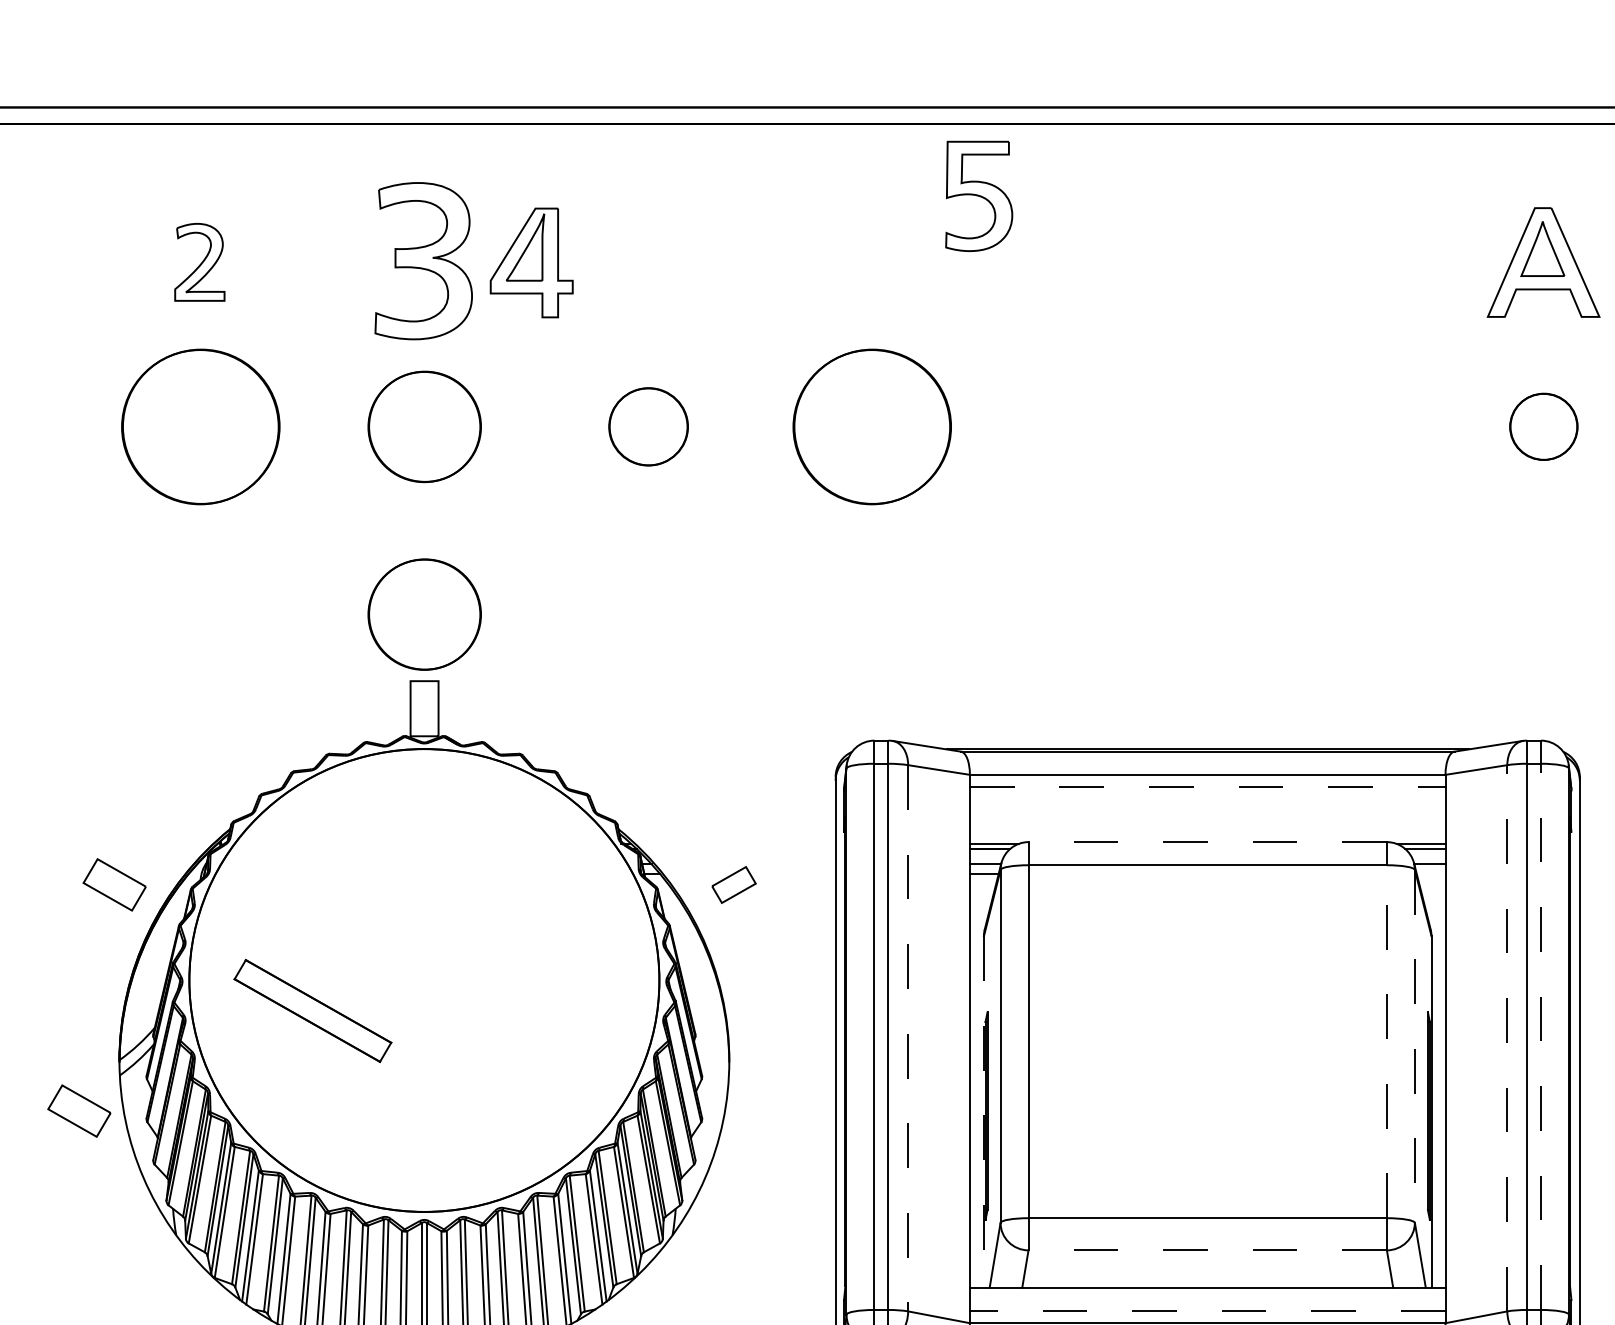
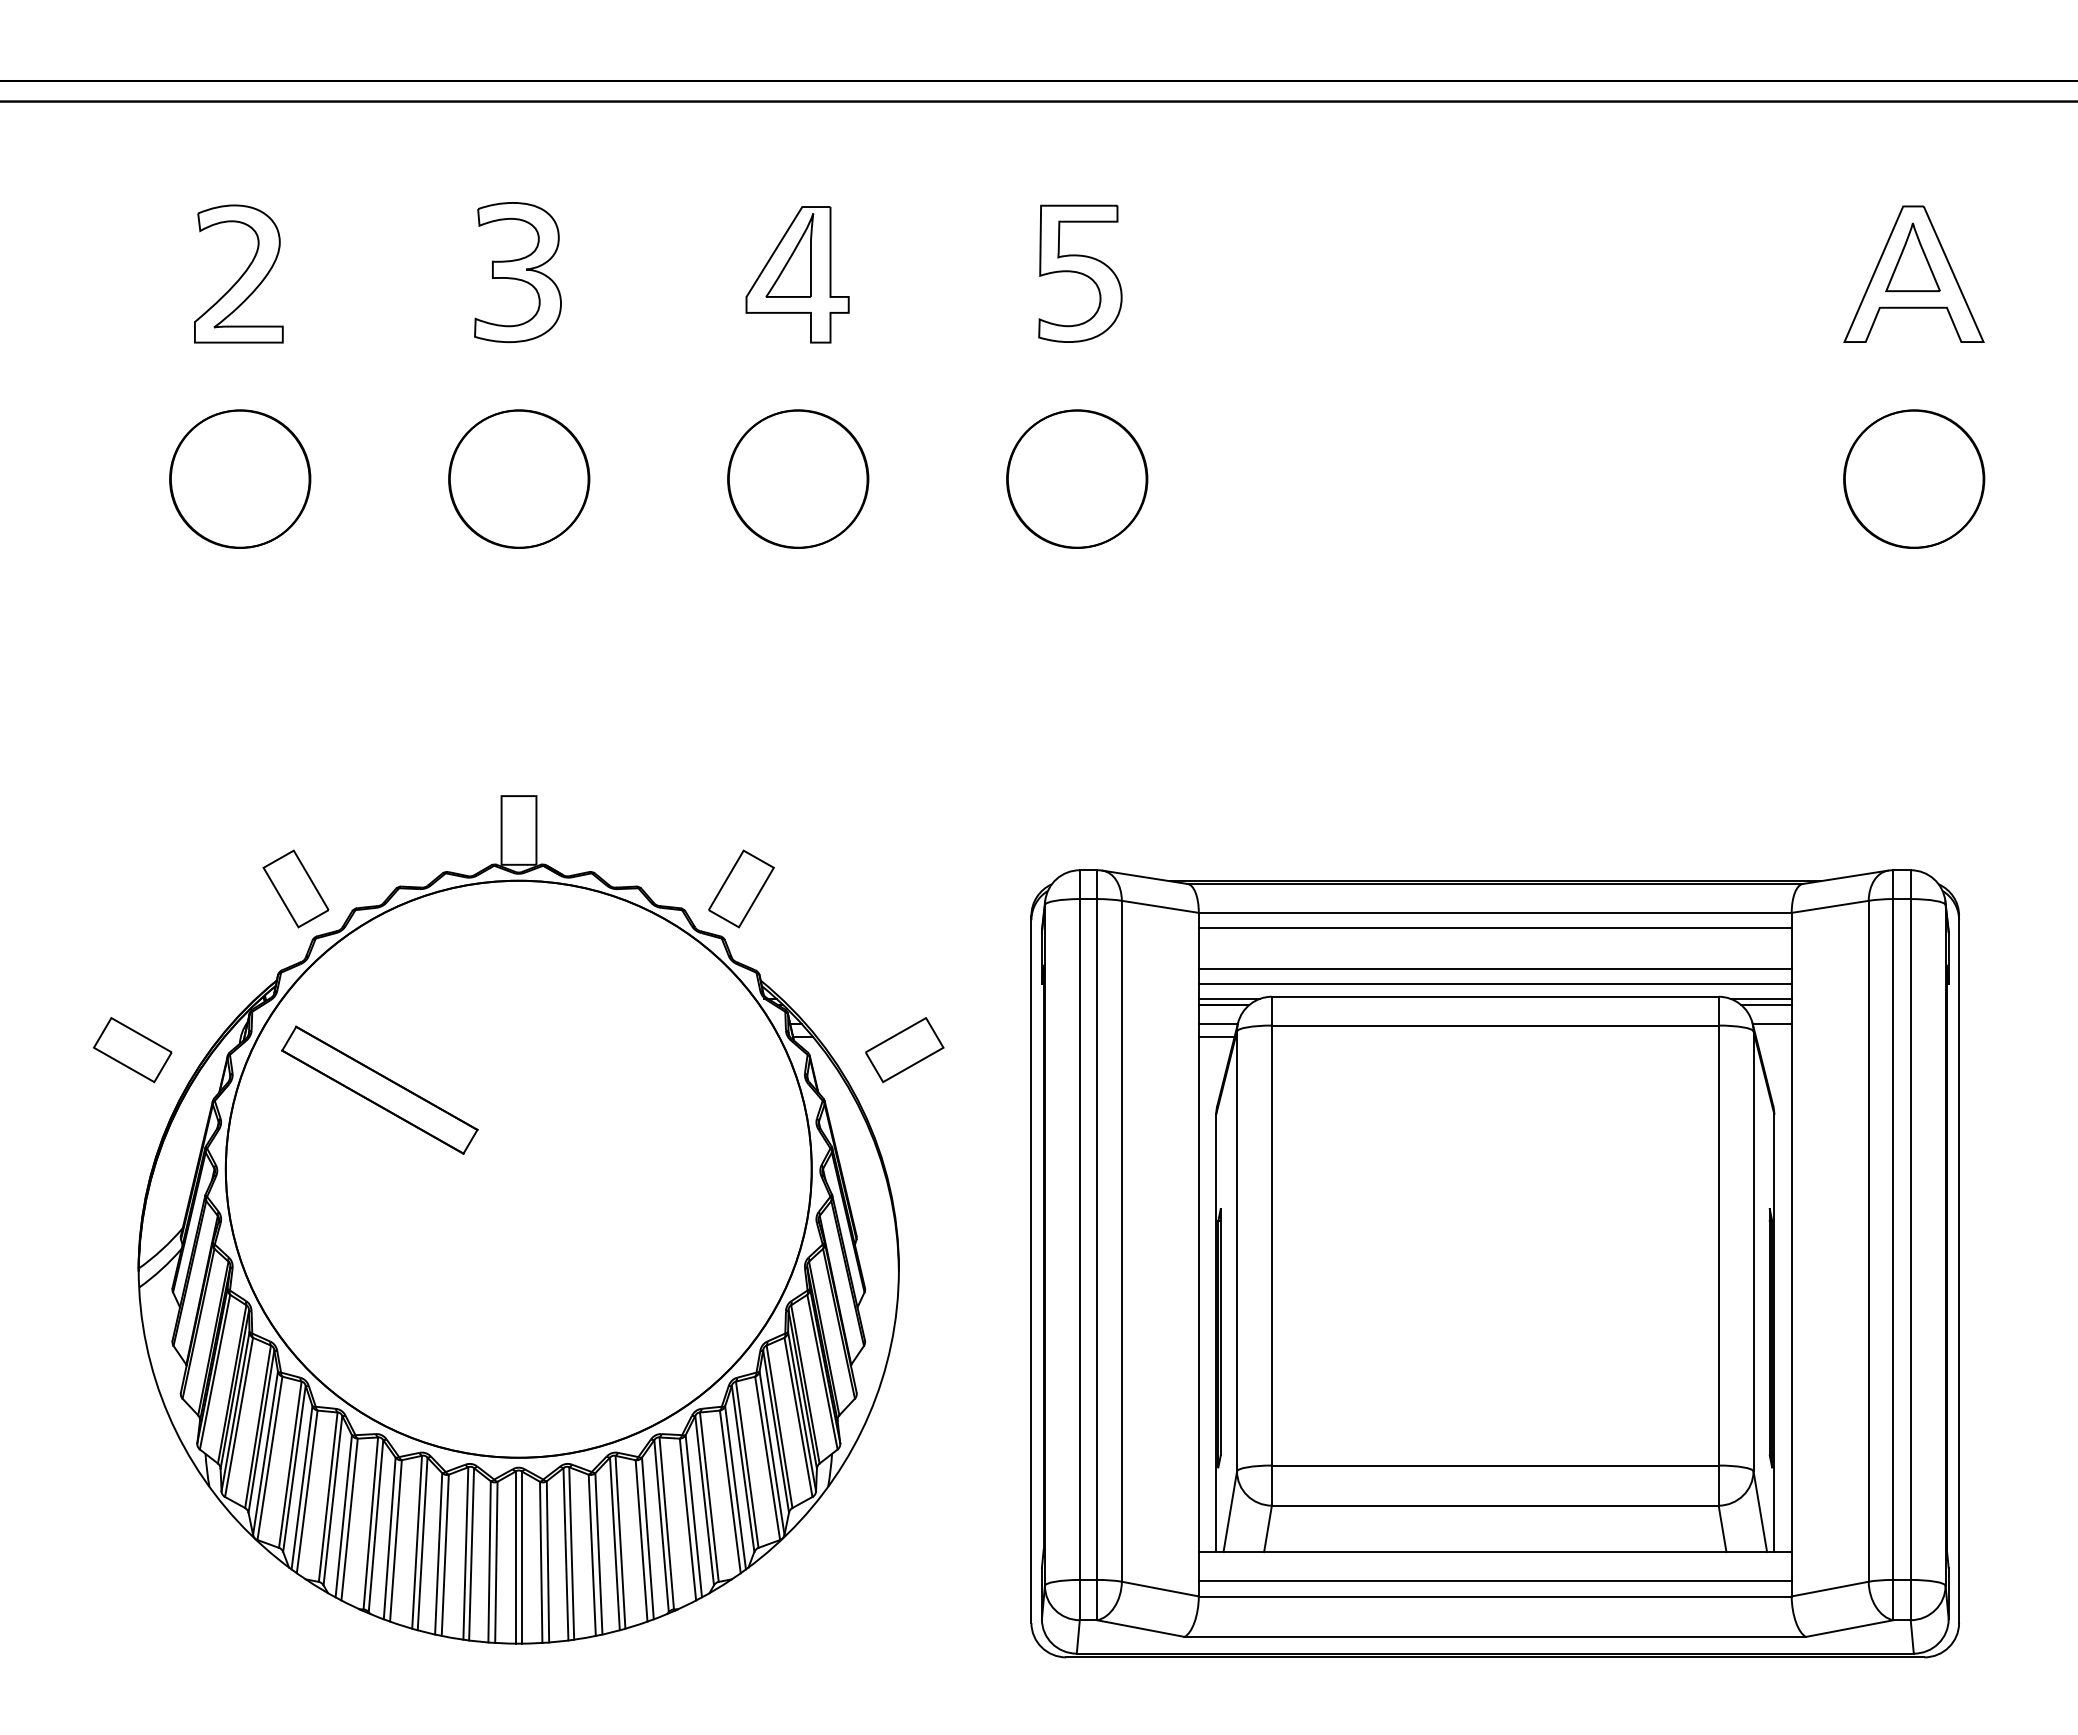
part: (979, 196) -> (1080, 273), moved
part: (199, 261) -> (238, 273), size x1.43
part: (423, 261) -> (517, 272), size x0.71
part: (531, 262) -> (797, 274), moved
part: (201, 426) -> (240, 478), size x0.71
part: (648, 426) -> (798, 478), size x1.43
part: (872, 426) -> (1077, 478), size x0.71
part: (1544, 426) -> (1914, 478), size x1.67
part: (424, 614) -> (519, 712), removed
part: (245, 755) -> (295, 888), added
part: (603, 755) -> (741, 888), added
line: (1207, 787) -> (1495, 928), dashed -> solid
line: (1207, 819) -> (1494, 968), added
line: (1207, 831) -> (1494, 983), added
line: (1207, 841) -> (1494, 996), dashed -> solid
part: (733, 885) -> (904, 1050), size x1.43
part: (312, 1010) -> (379, 1089), moved
line: (1540, 1036) -> (1910, 1239), dashed -> solid
line: (1507, 1037) -> (1868, 1240), dashed -> solid
line: (907, 1038) -> (1121, 1241), dashed -> solid
line: (1386, 1041) -> (1718, 1245), dashed -> solid
line: (1414, 1046) -> (1753, 1251), dashed -> solid
part: (79, 1111) -> (88, 1332), removed
line: (984, 1112) -> (1216, 1333), dashed -> solid
line: (1207, 1250) -> (1494, 1505), dashed -> solid
line: (1207, 1310) -> (1494, 1580), dashed -> solid

